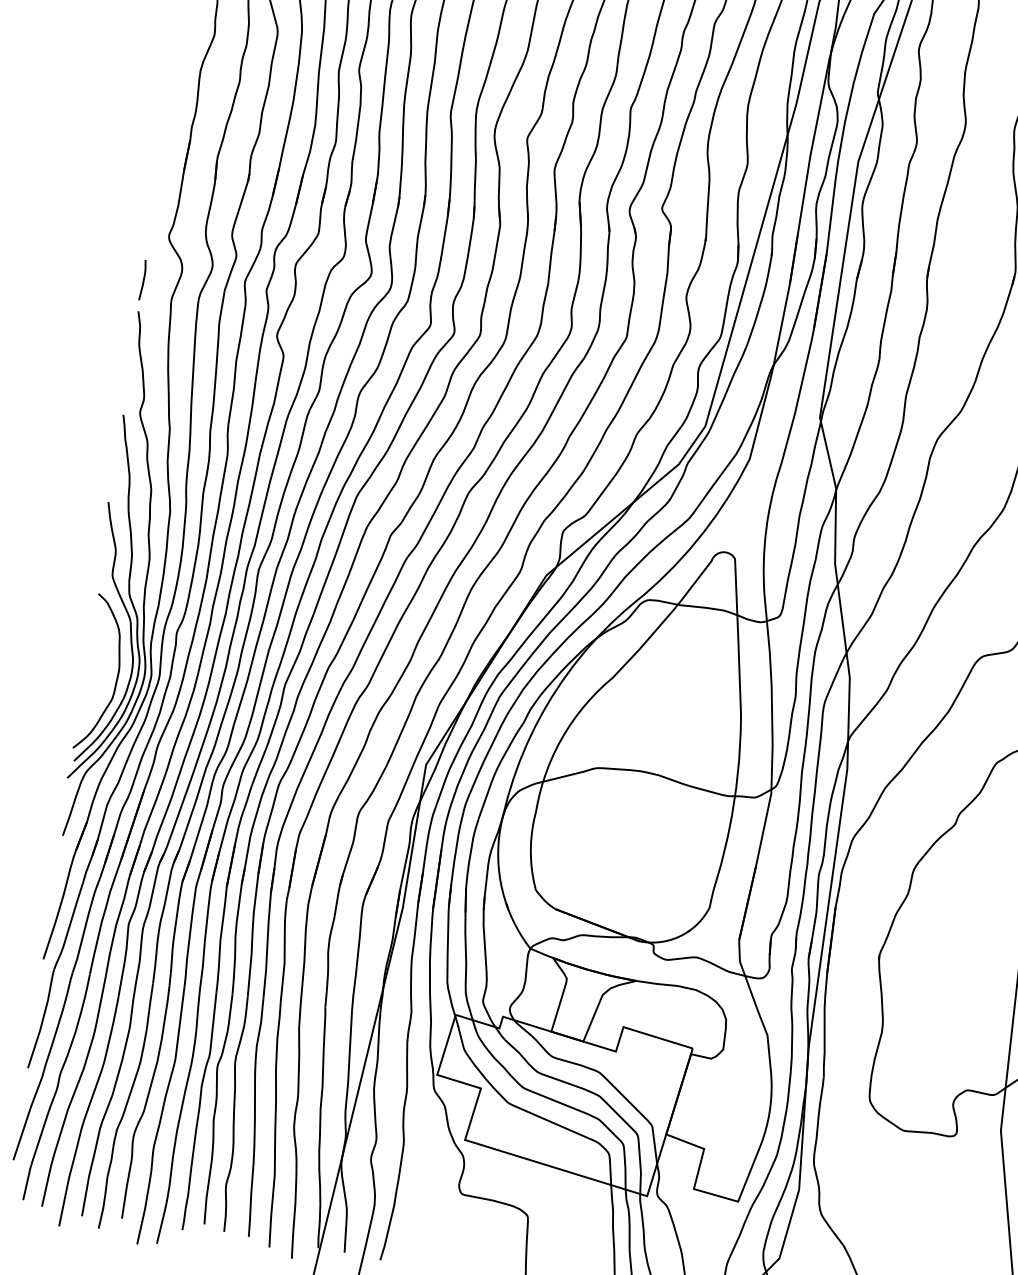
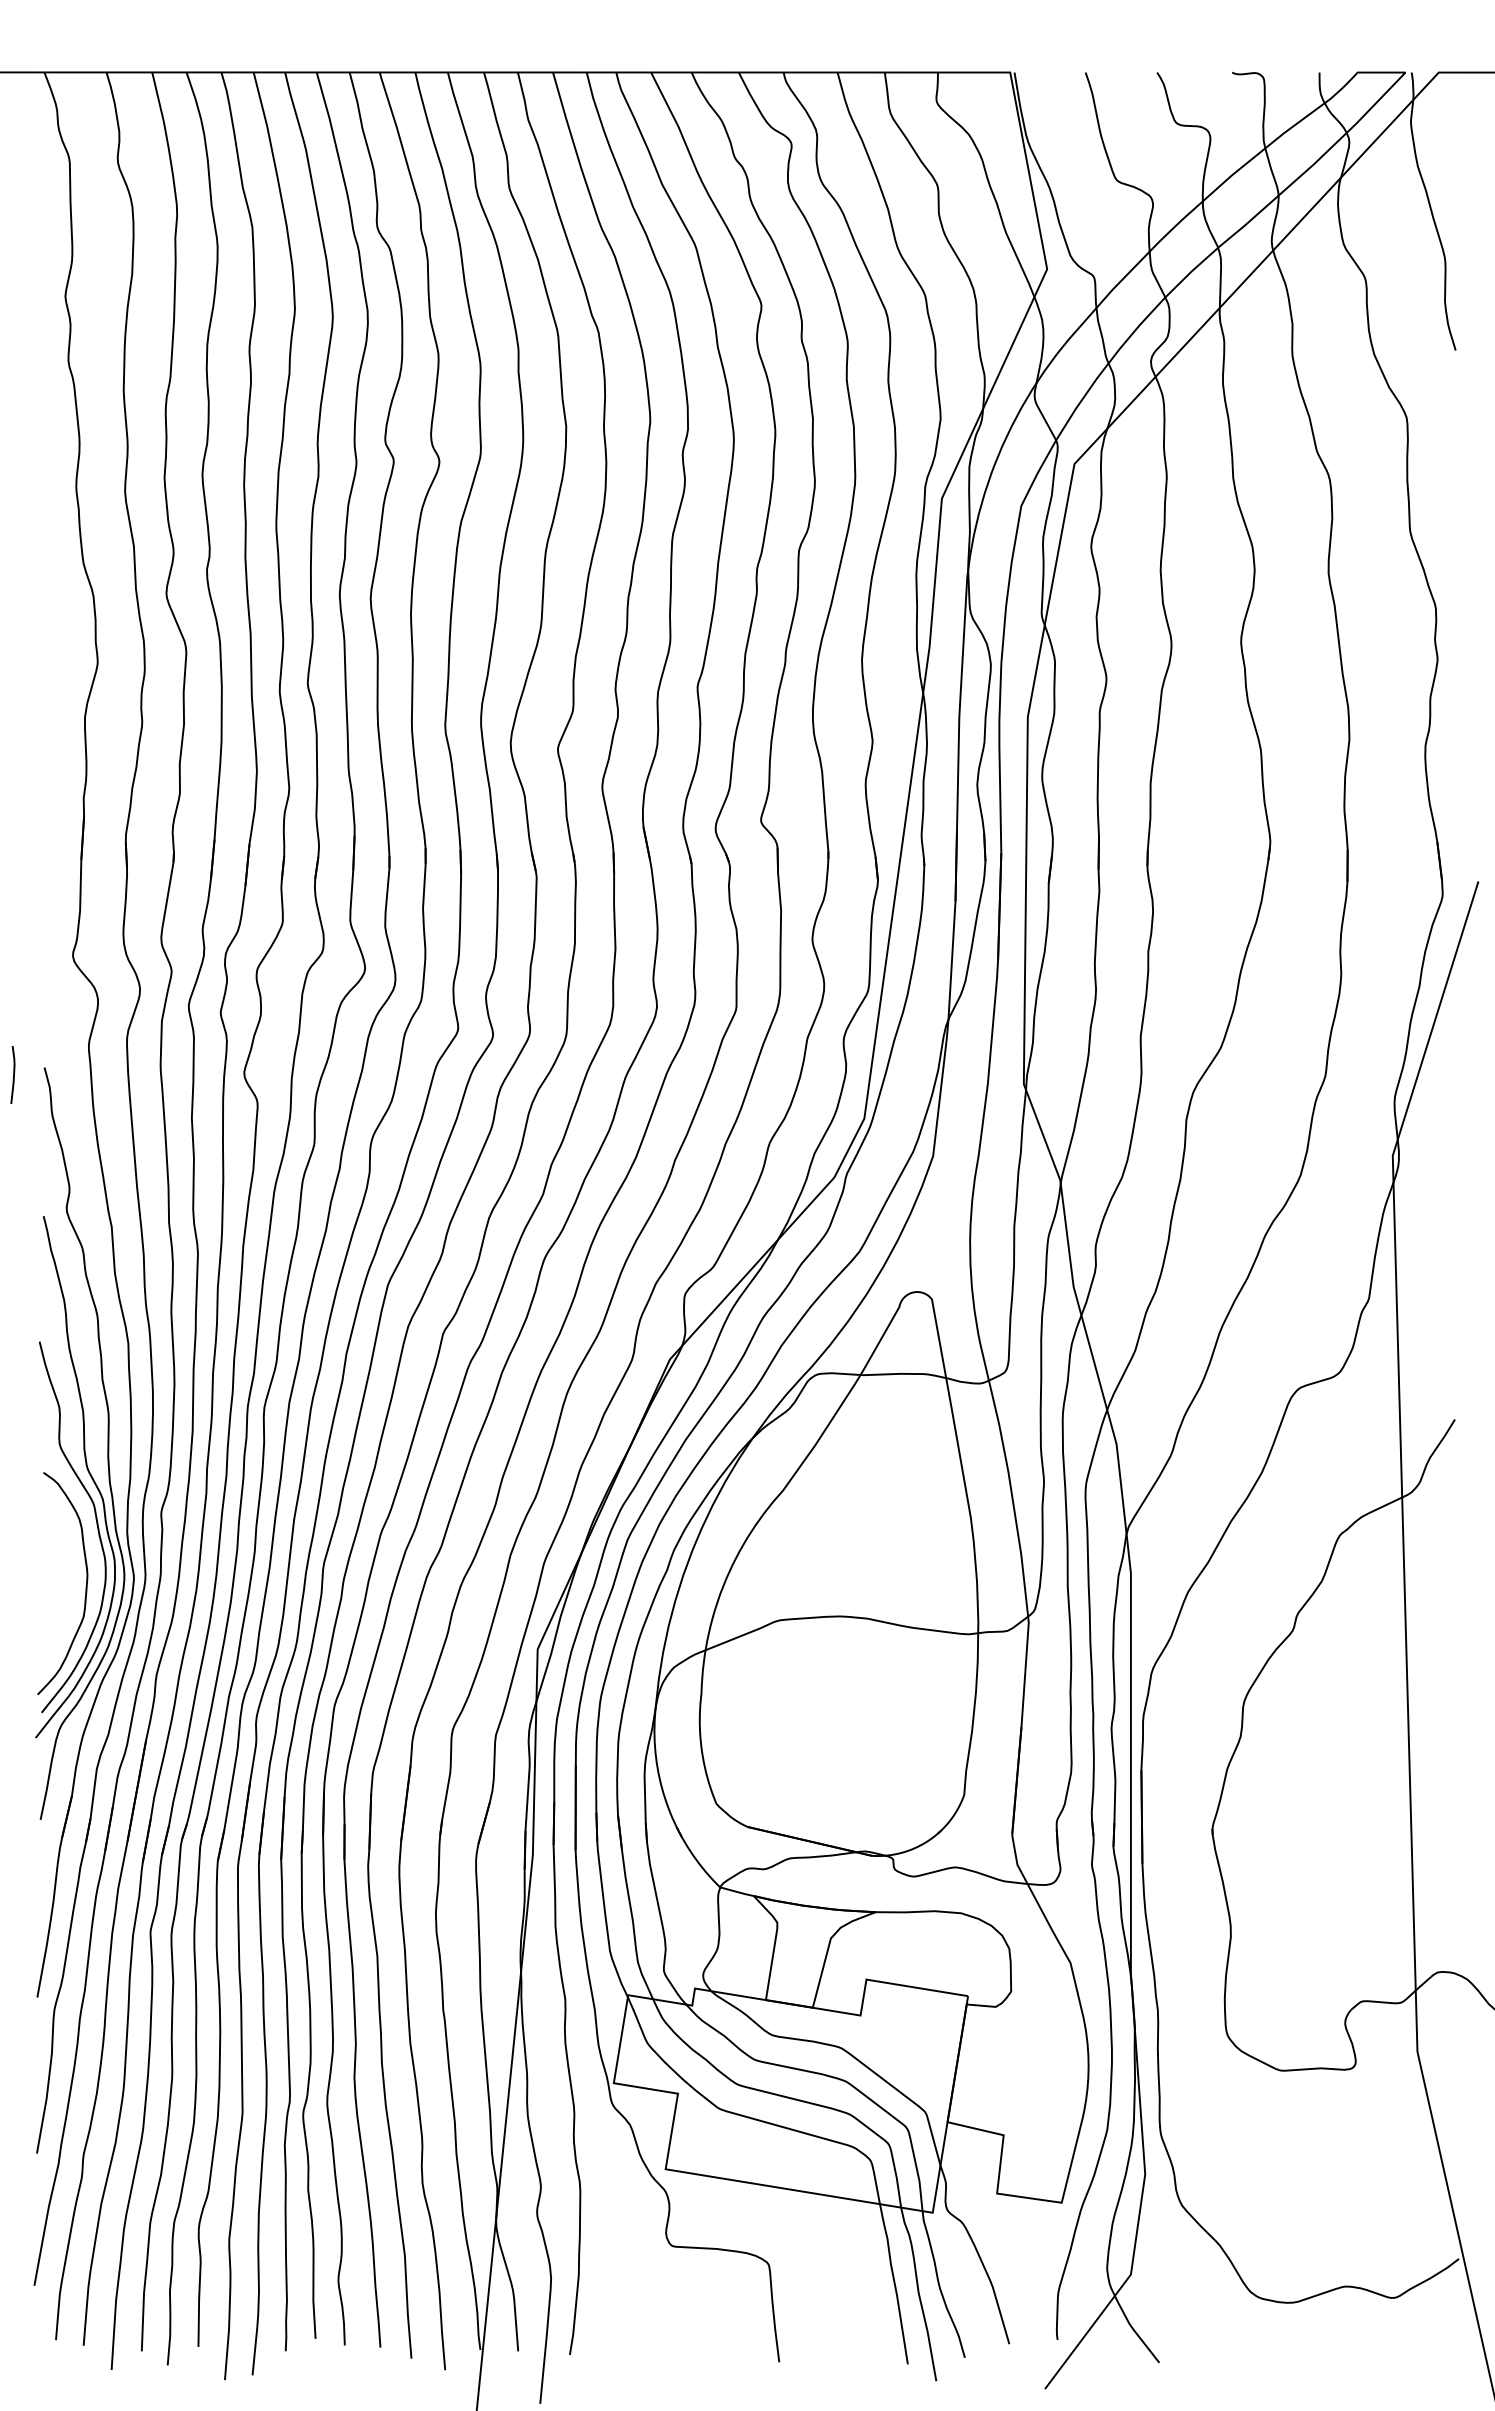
line: (143, 279) -> (13, 1074), moved

